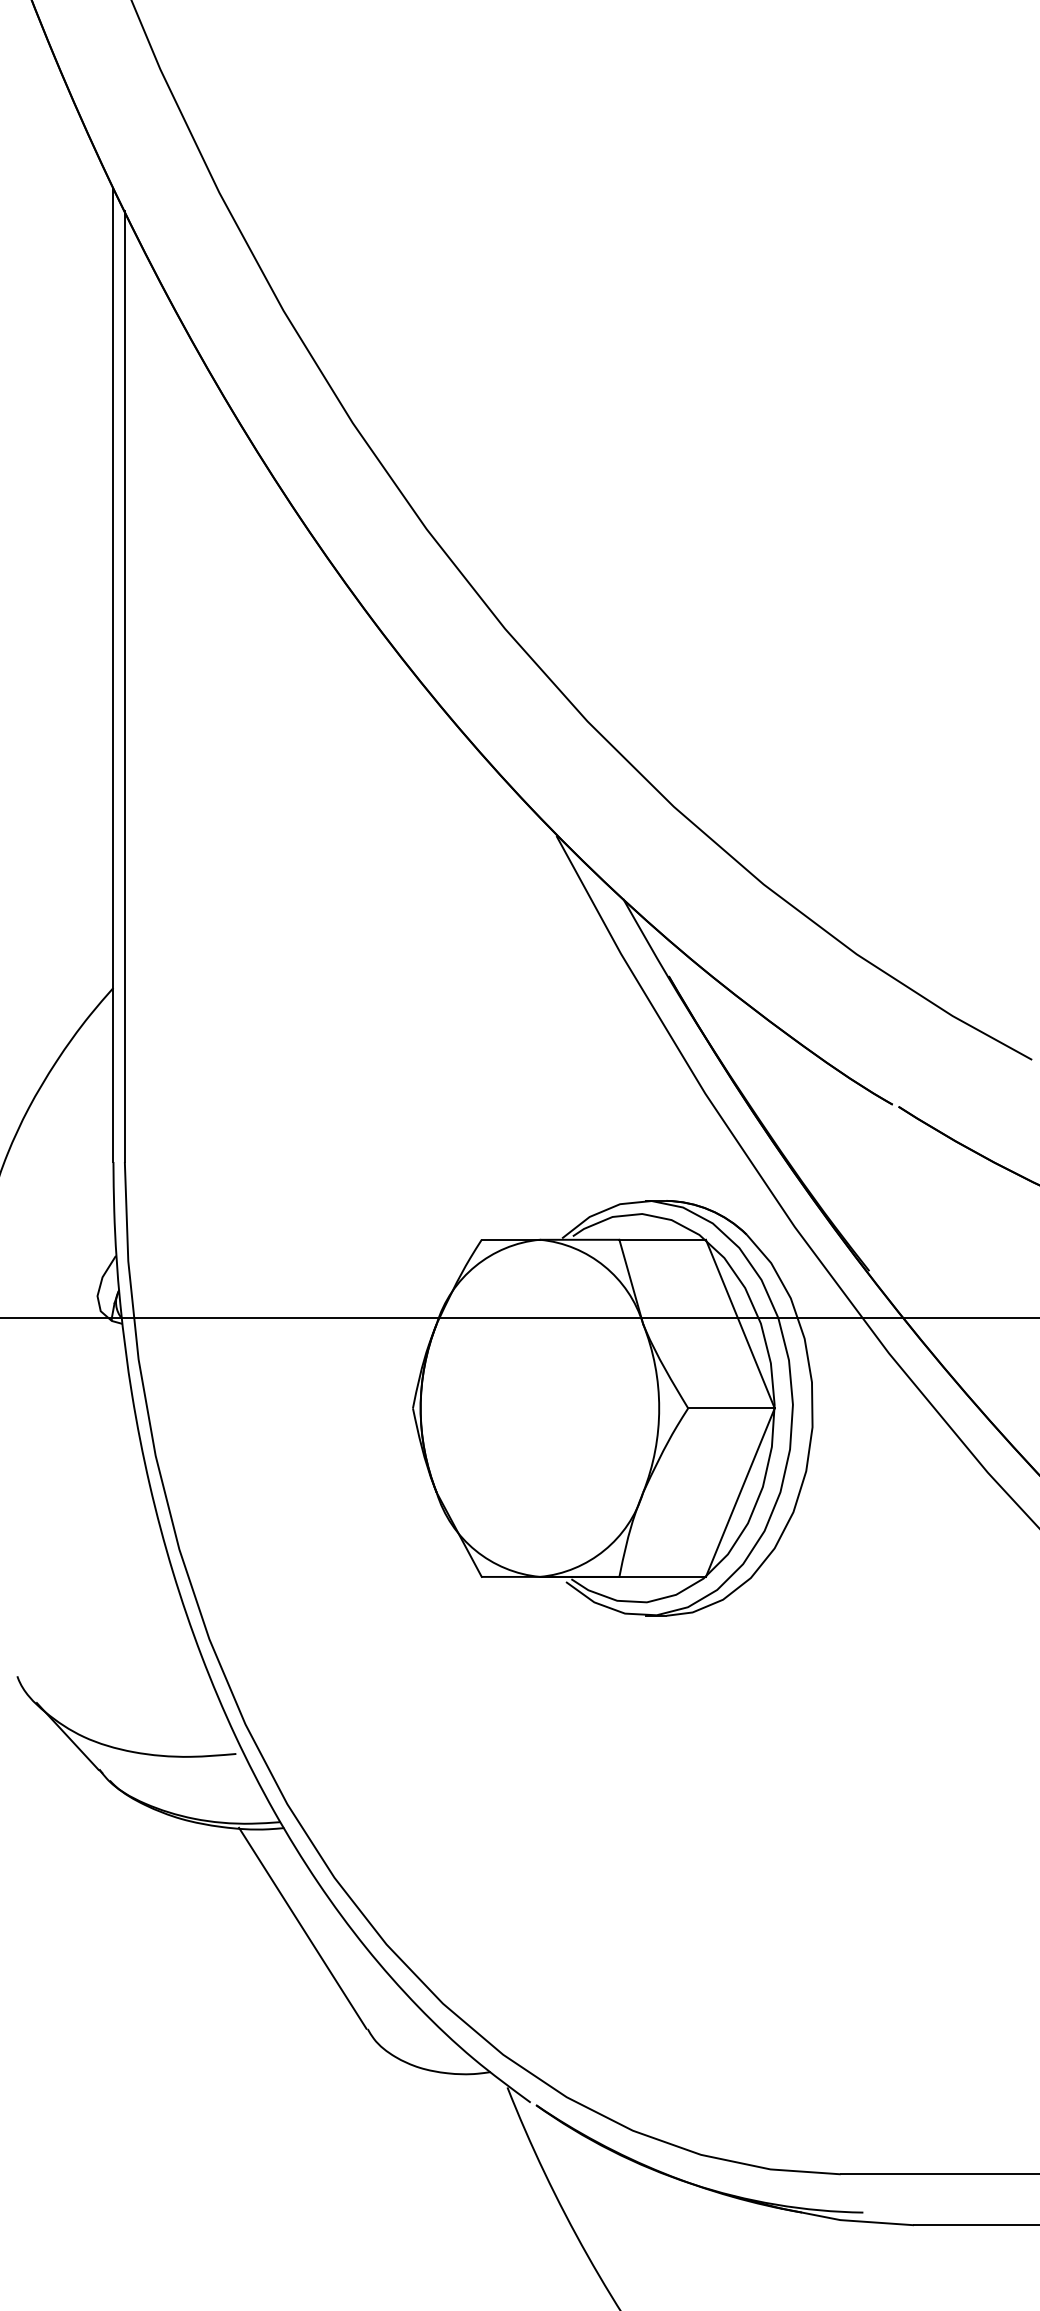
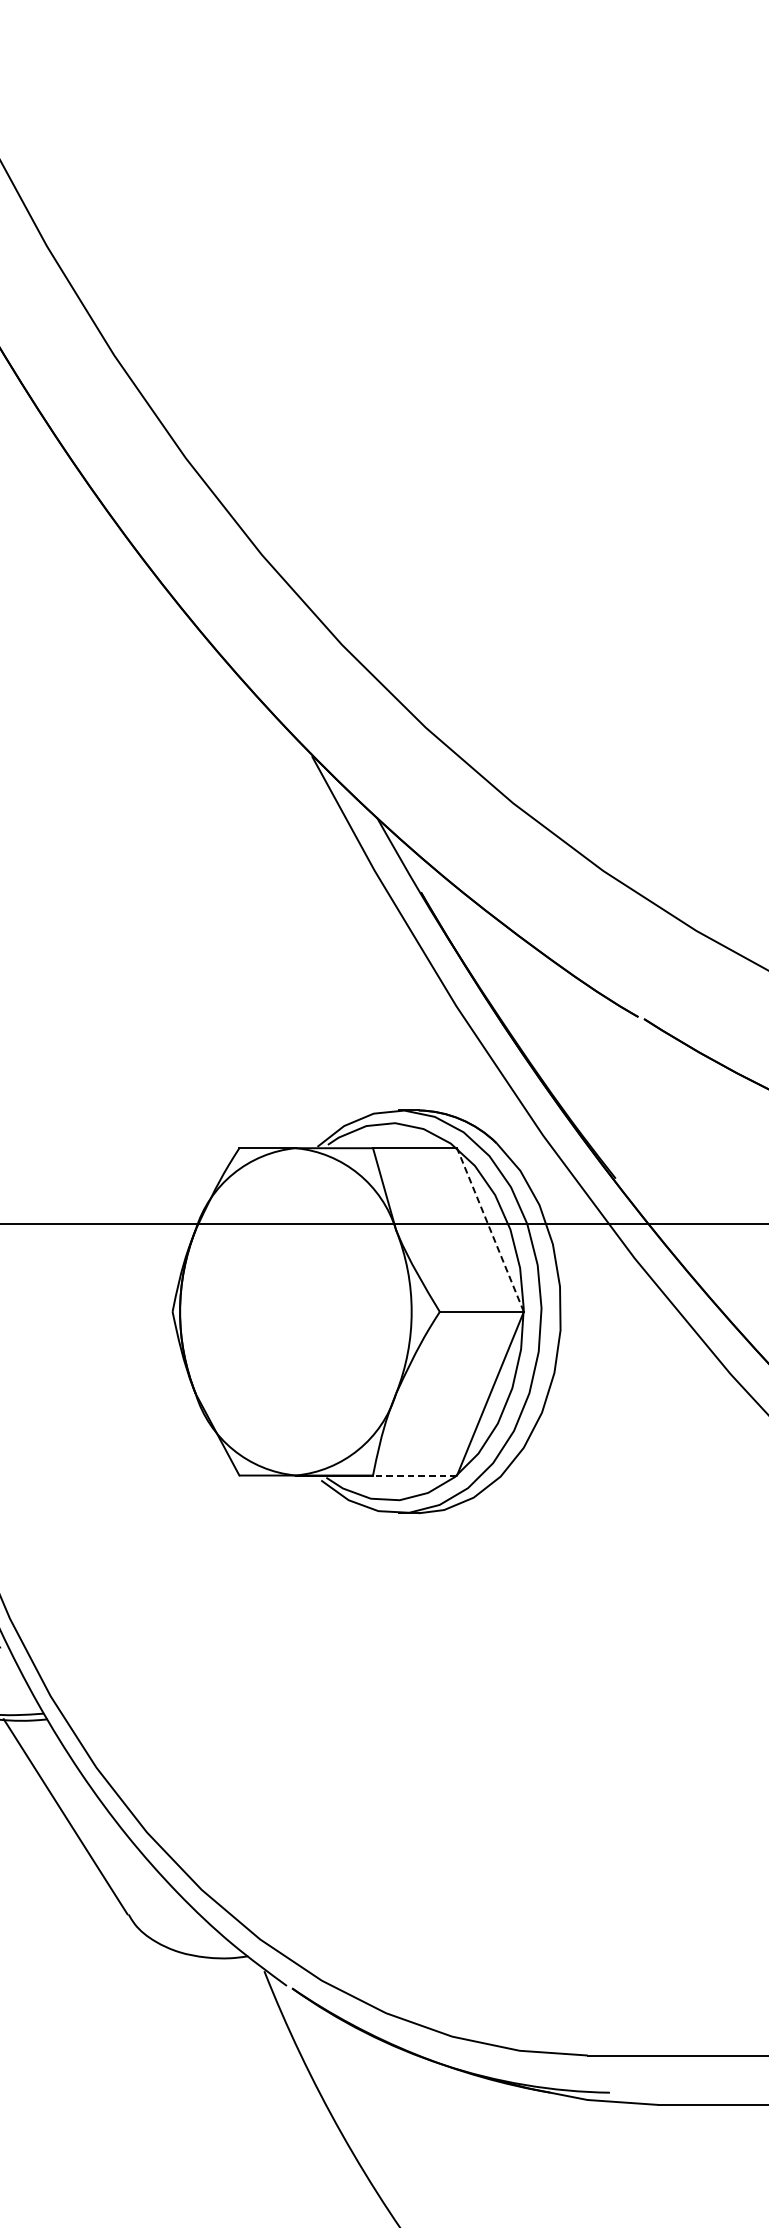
line: (740, 1323) -> (490, 1229), solid -> dashed
line: (662, 1576) -> (414, 1475), solid -> dashed

